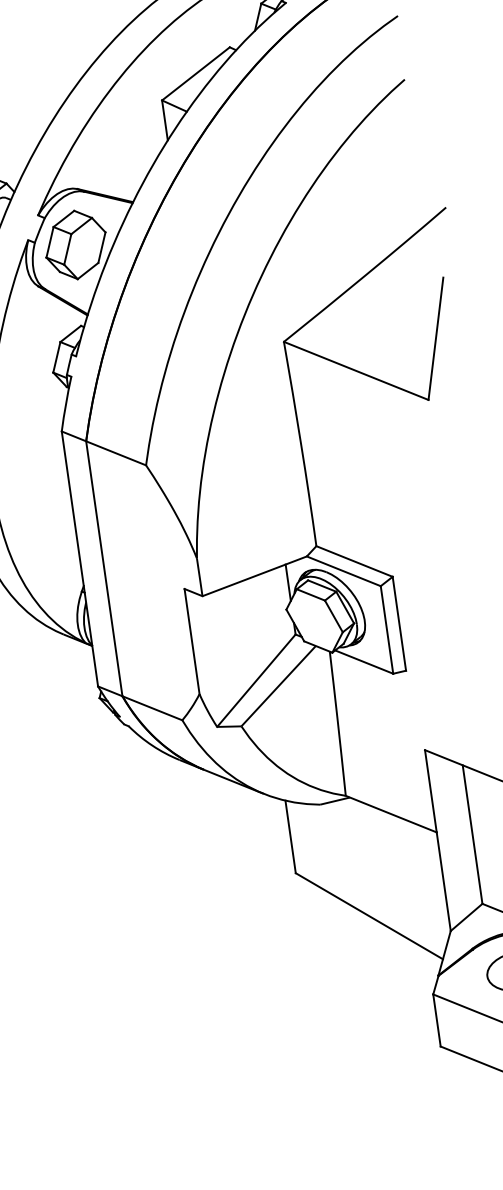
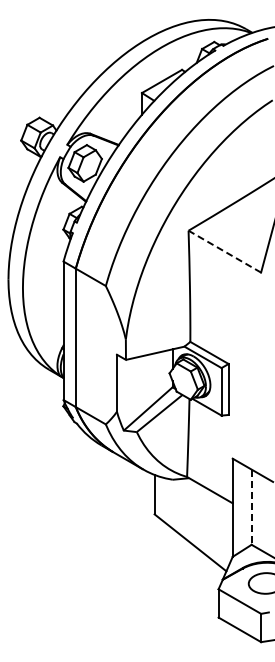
line: (355, 370) -> (224, 251), solid -> dashed
line: (472, 835) -> (251, 507), solid -> dashed

